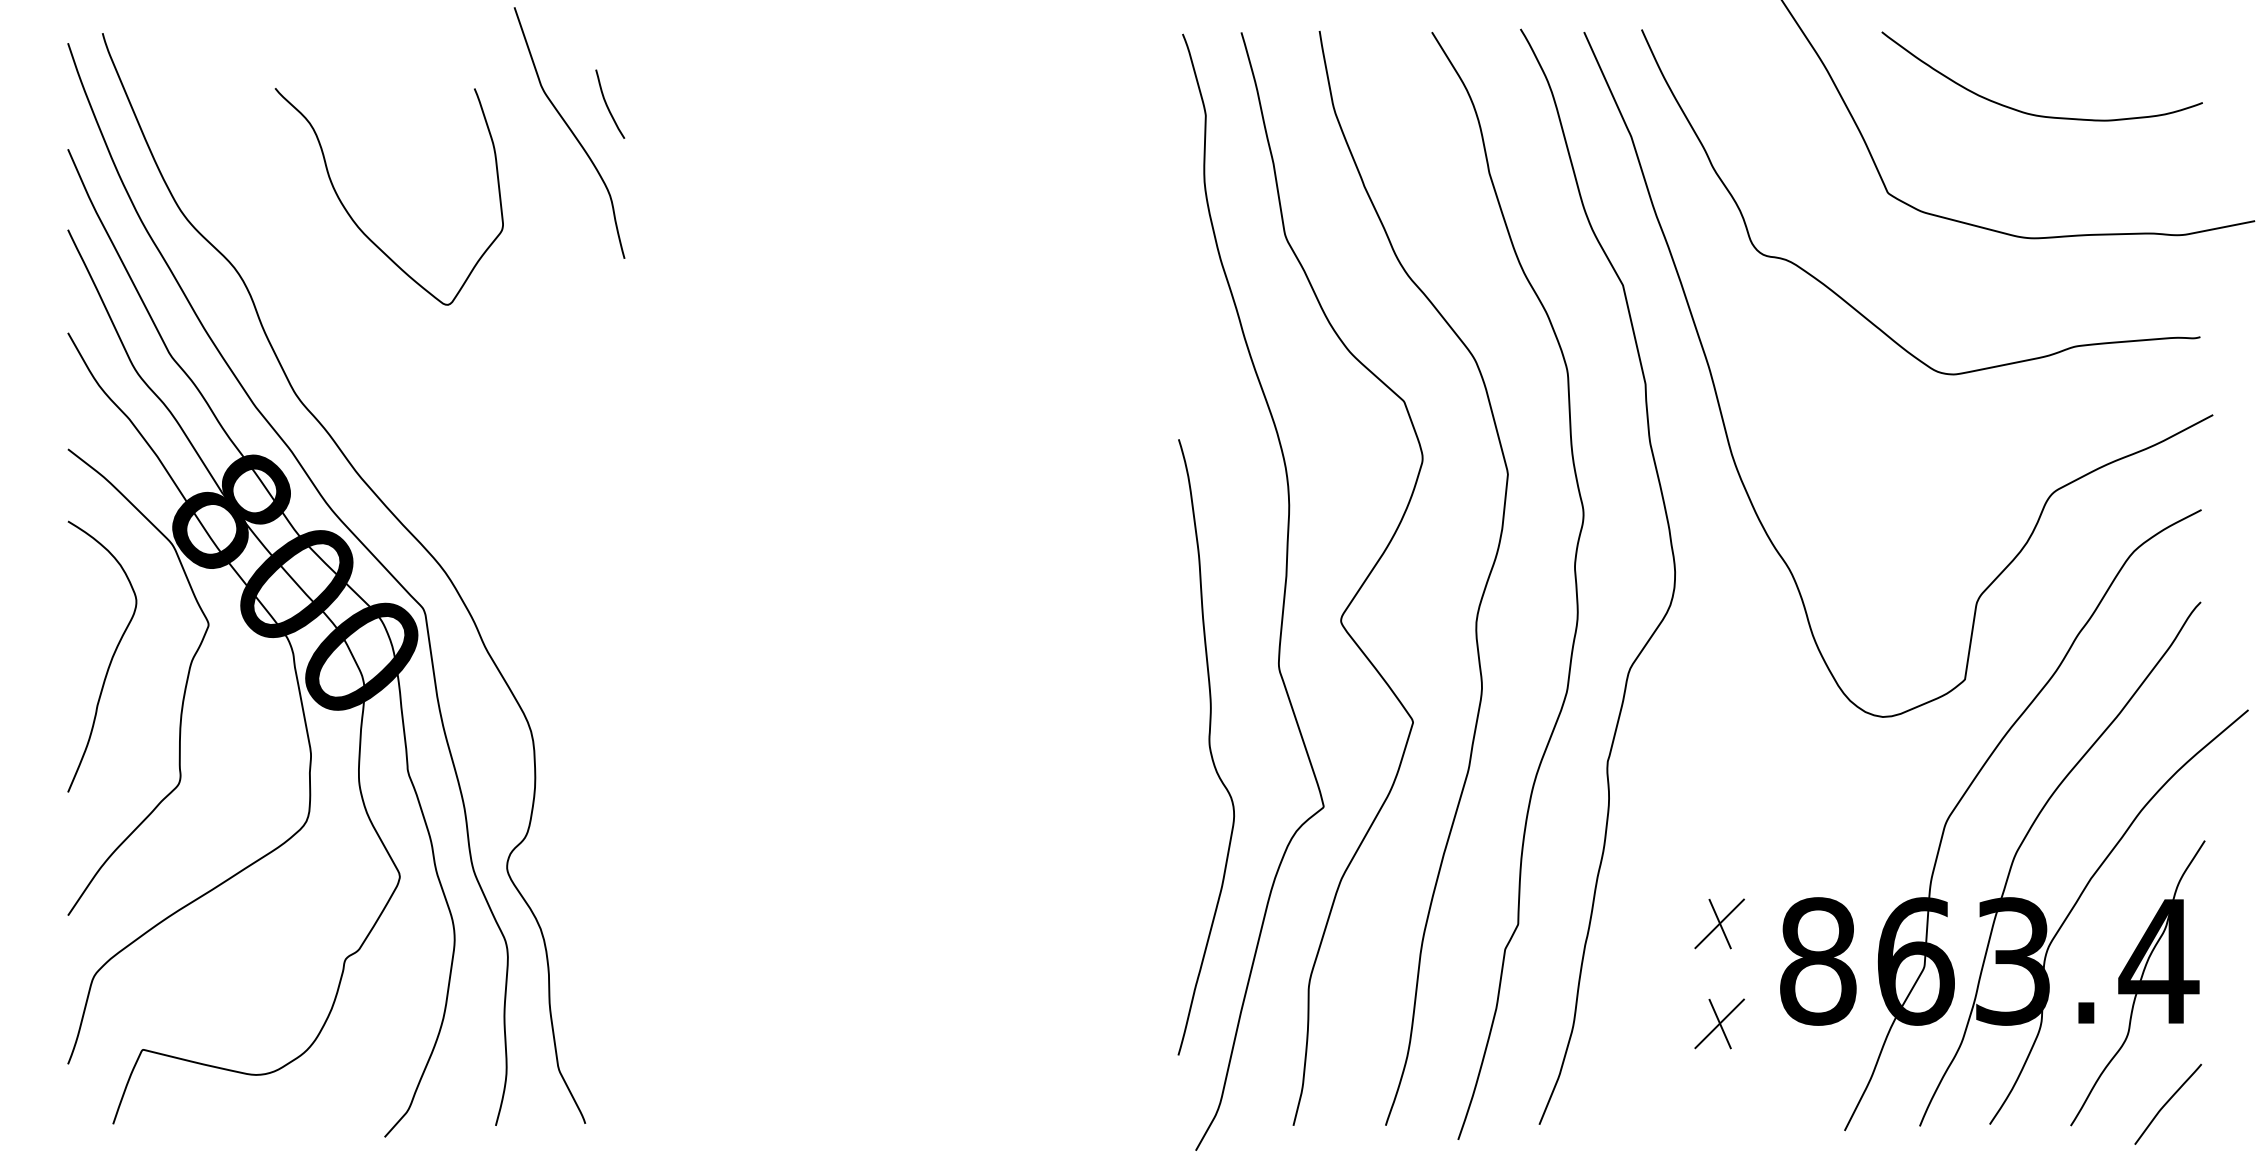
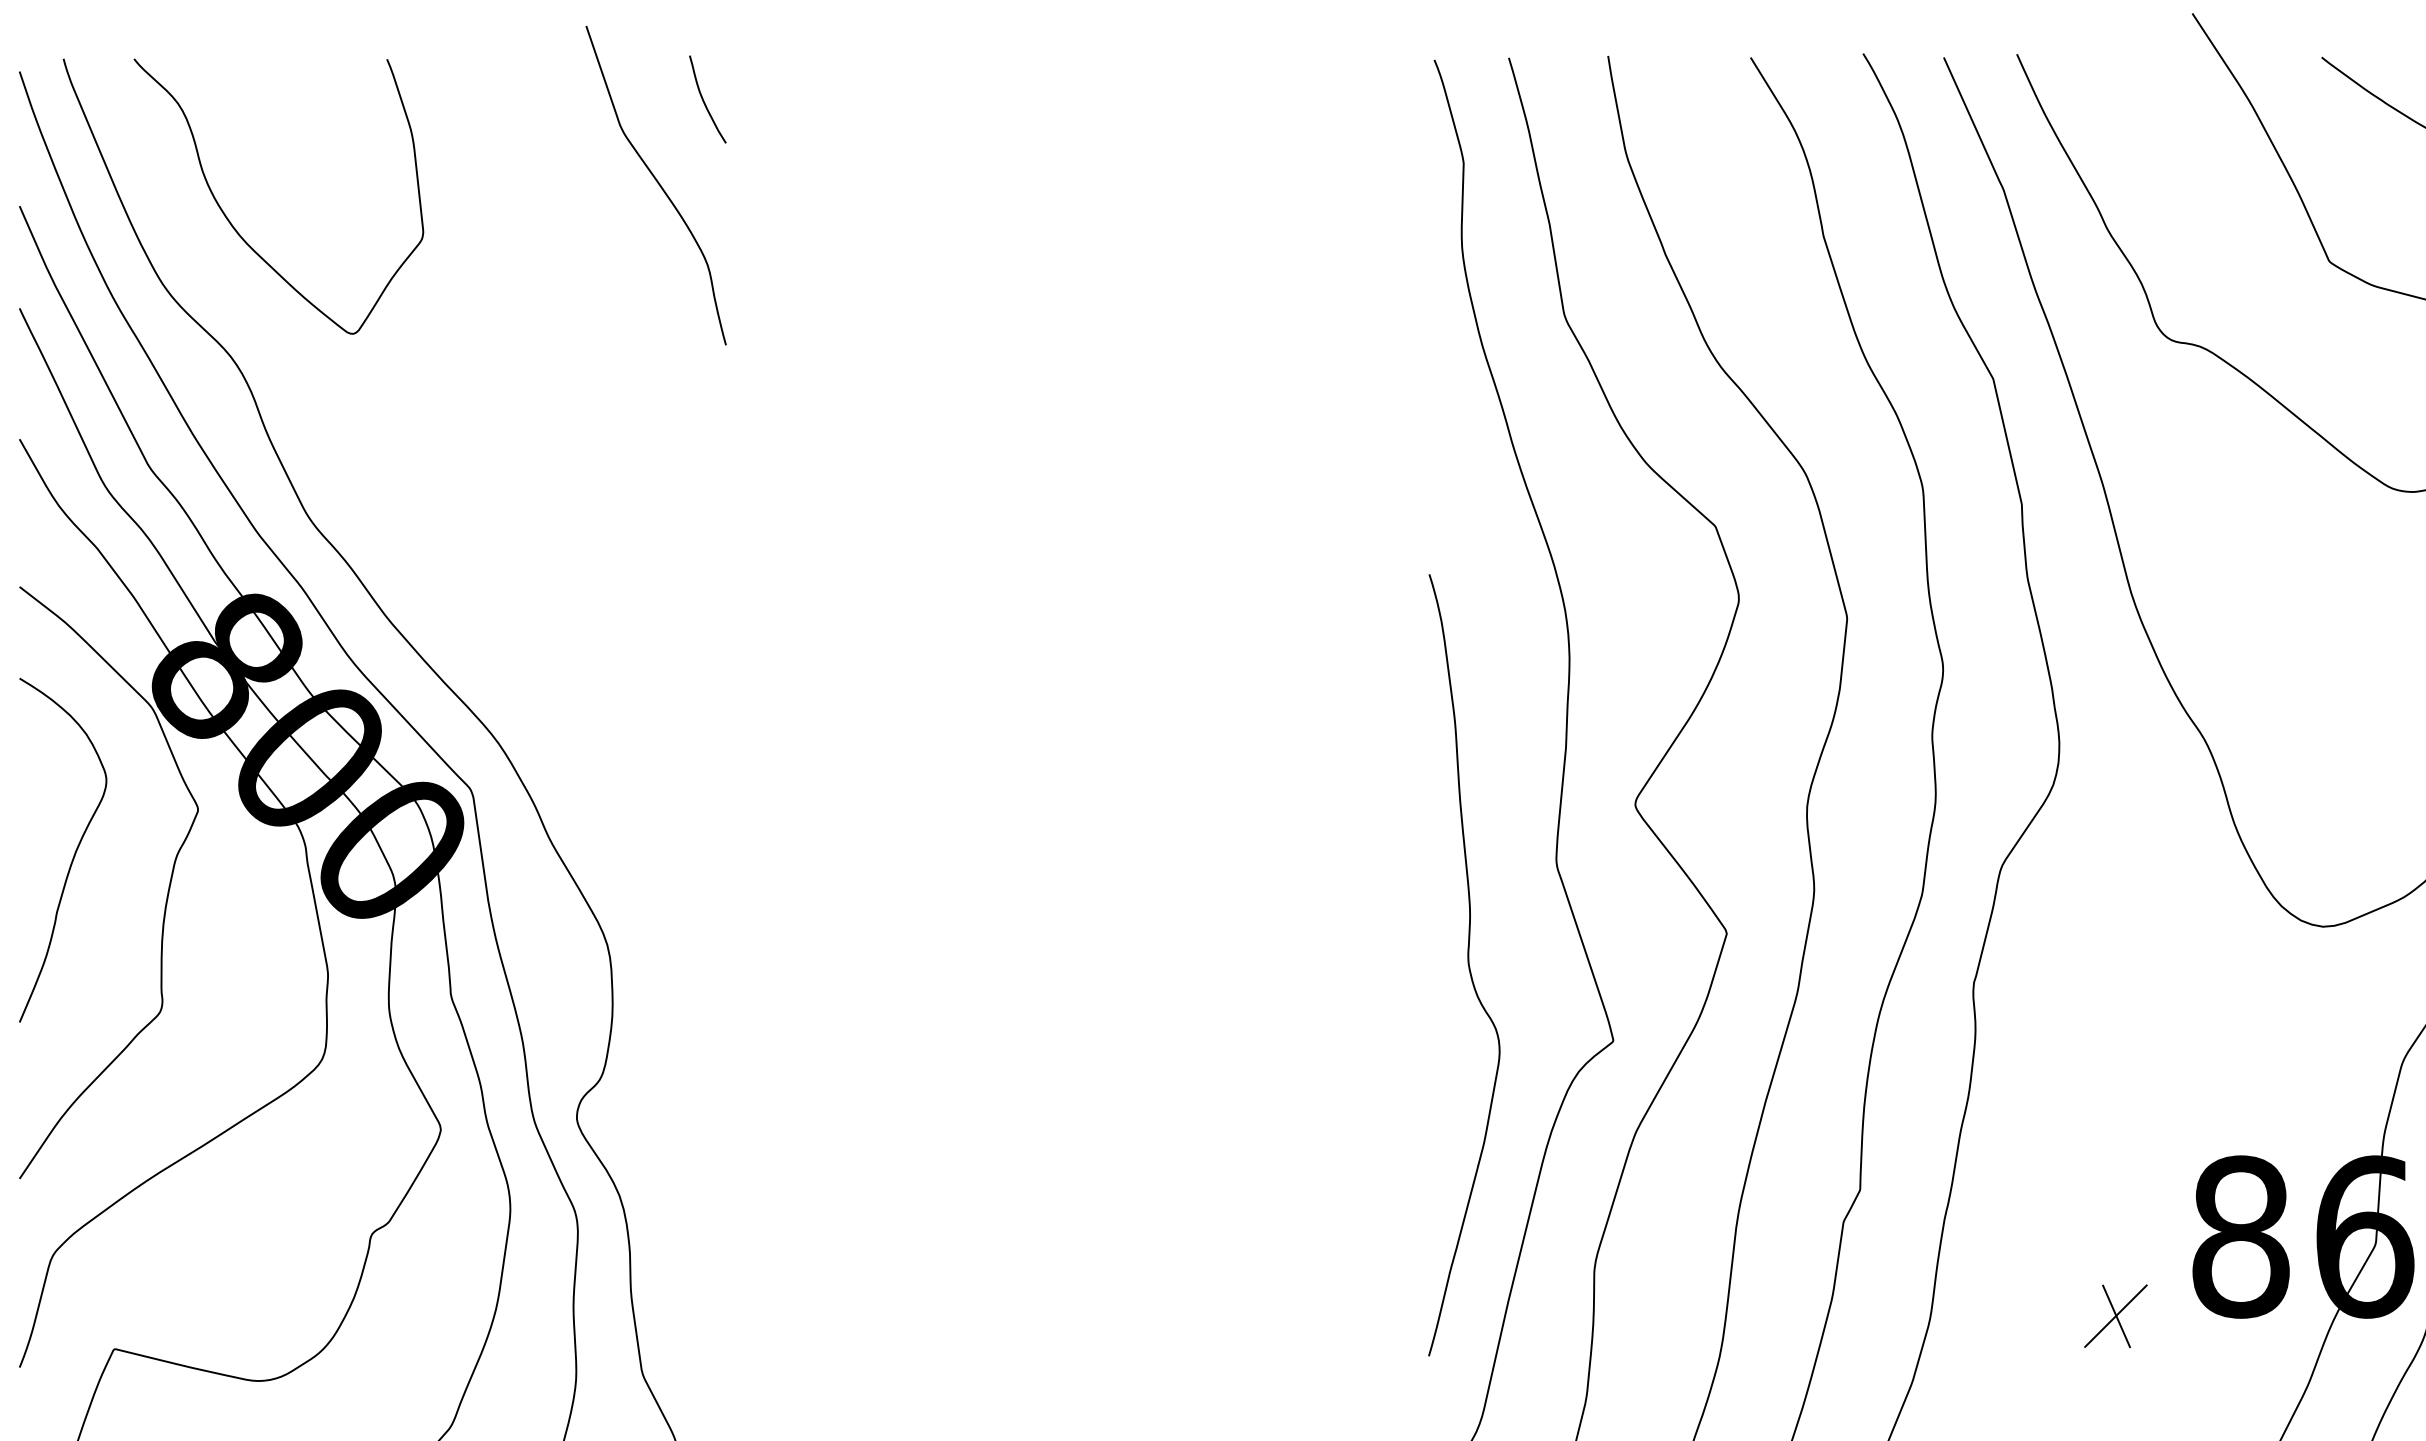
curve: (607, 104) -> (704, 99), moved
curve: (355, 221) -> (235, 228), moved
part: (1719, 923) -> (2115, 1188), removed

